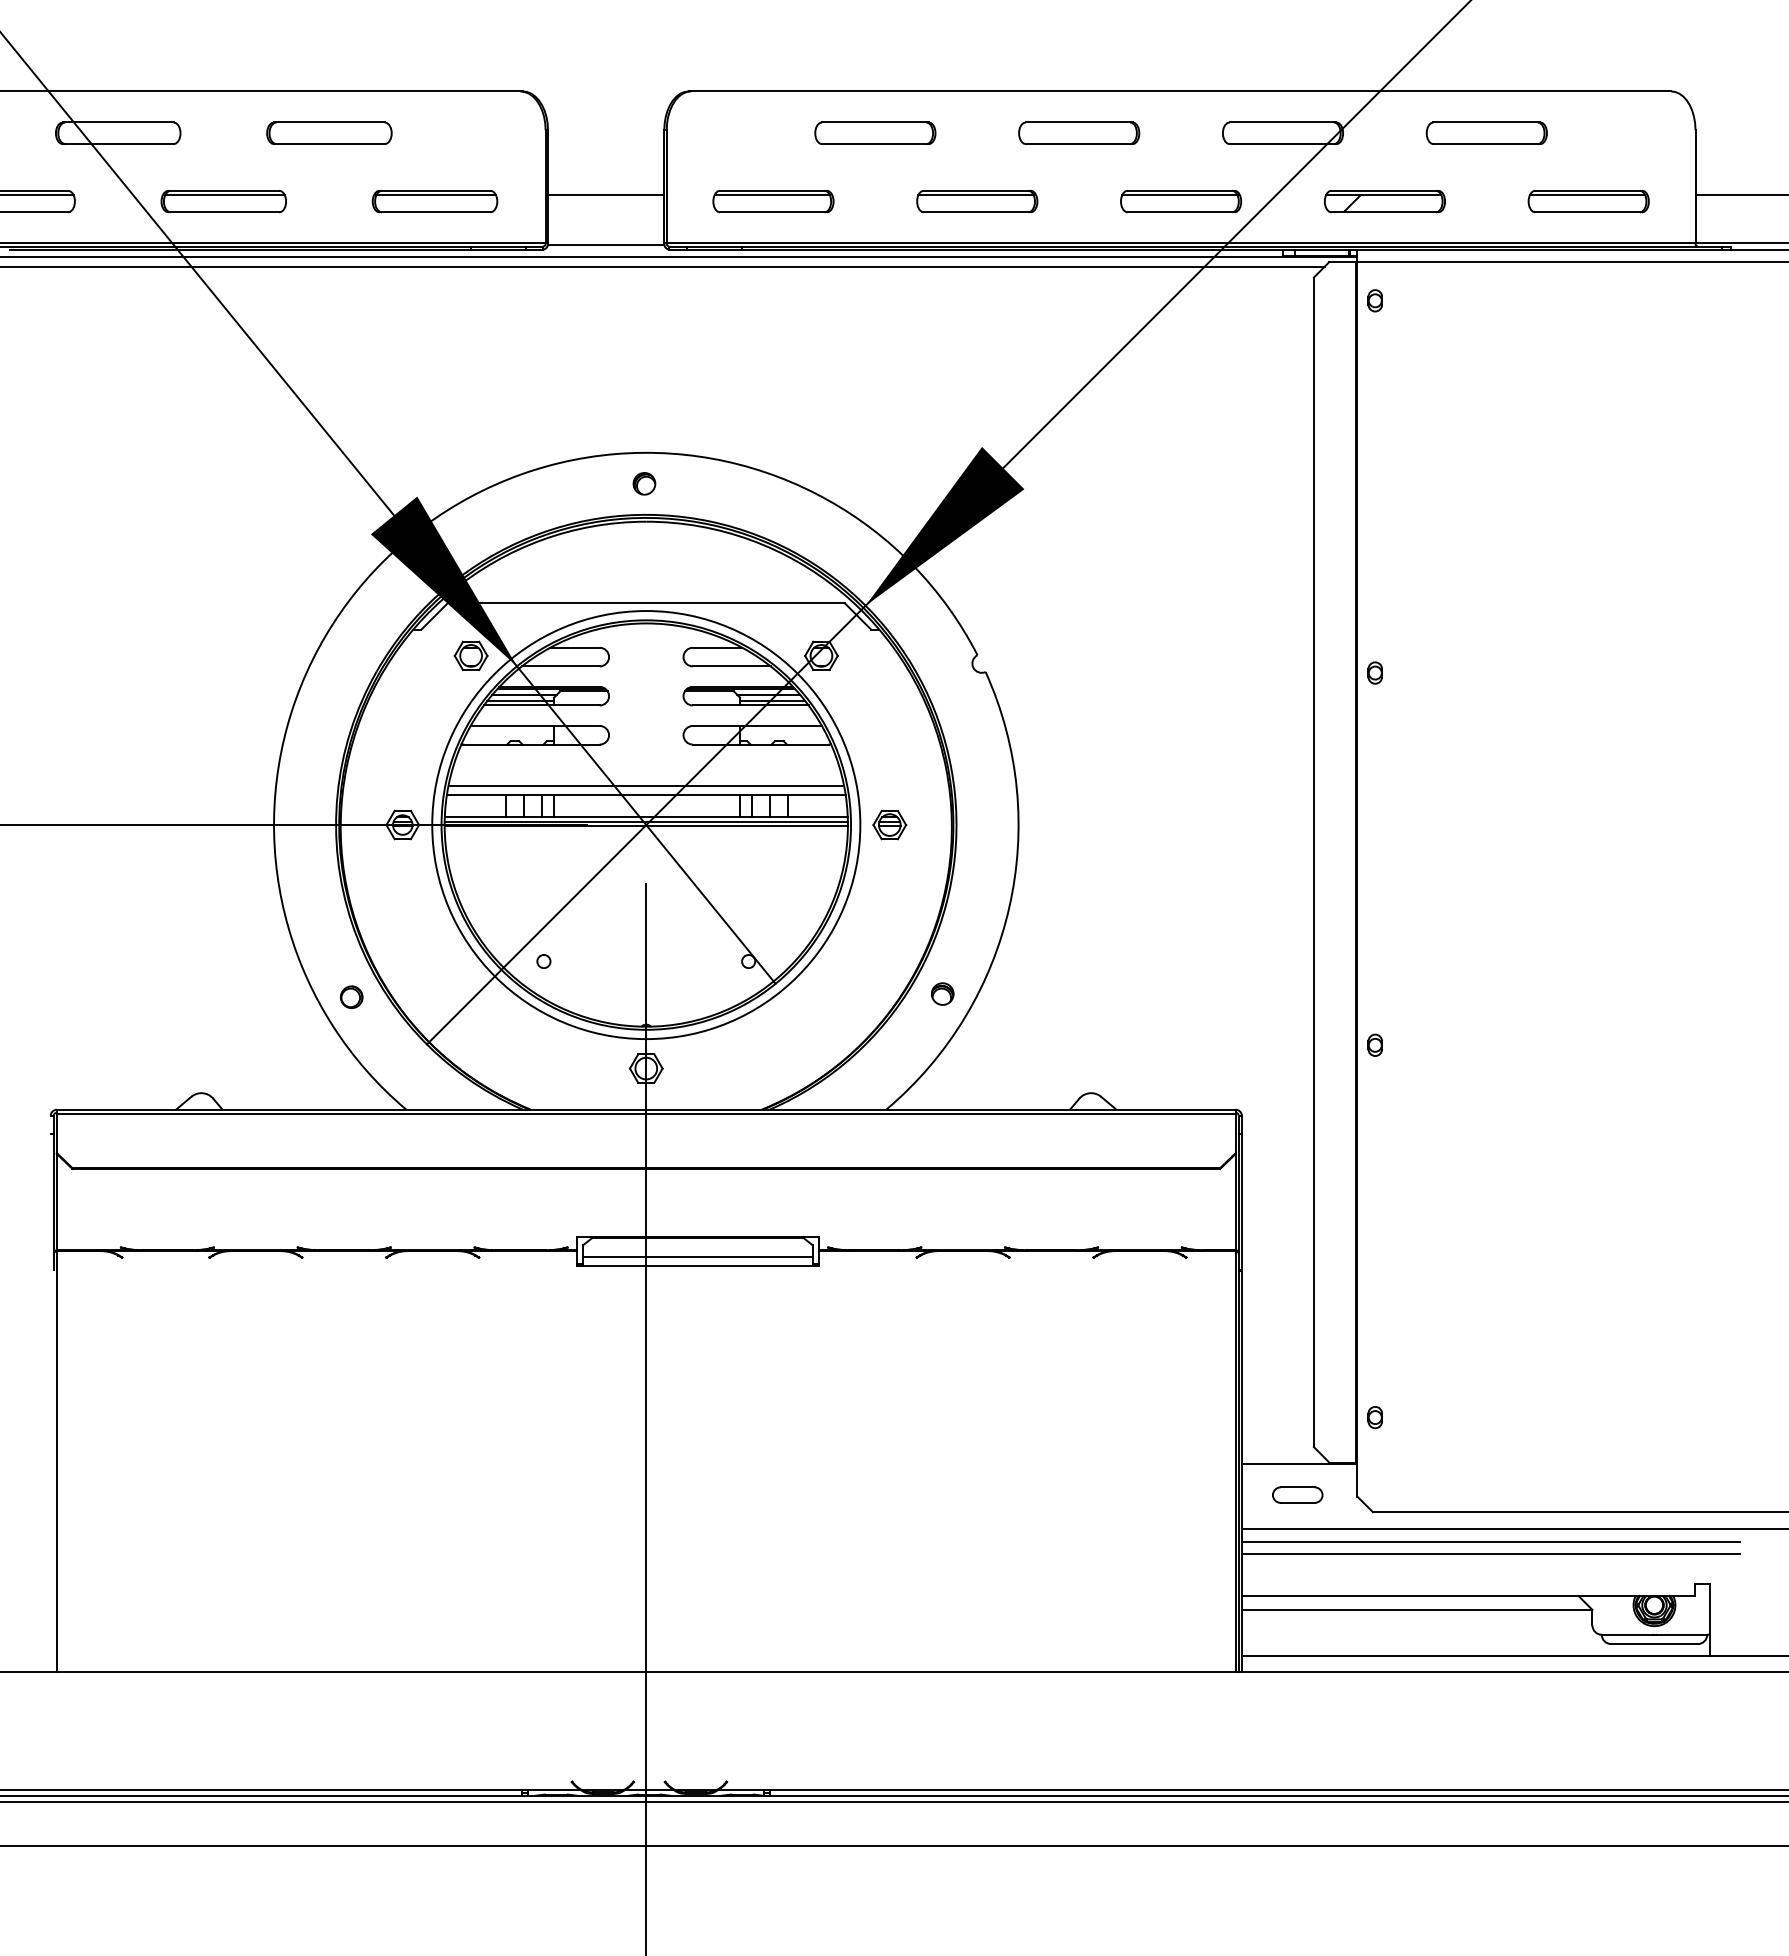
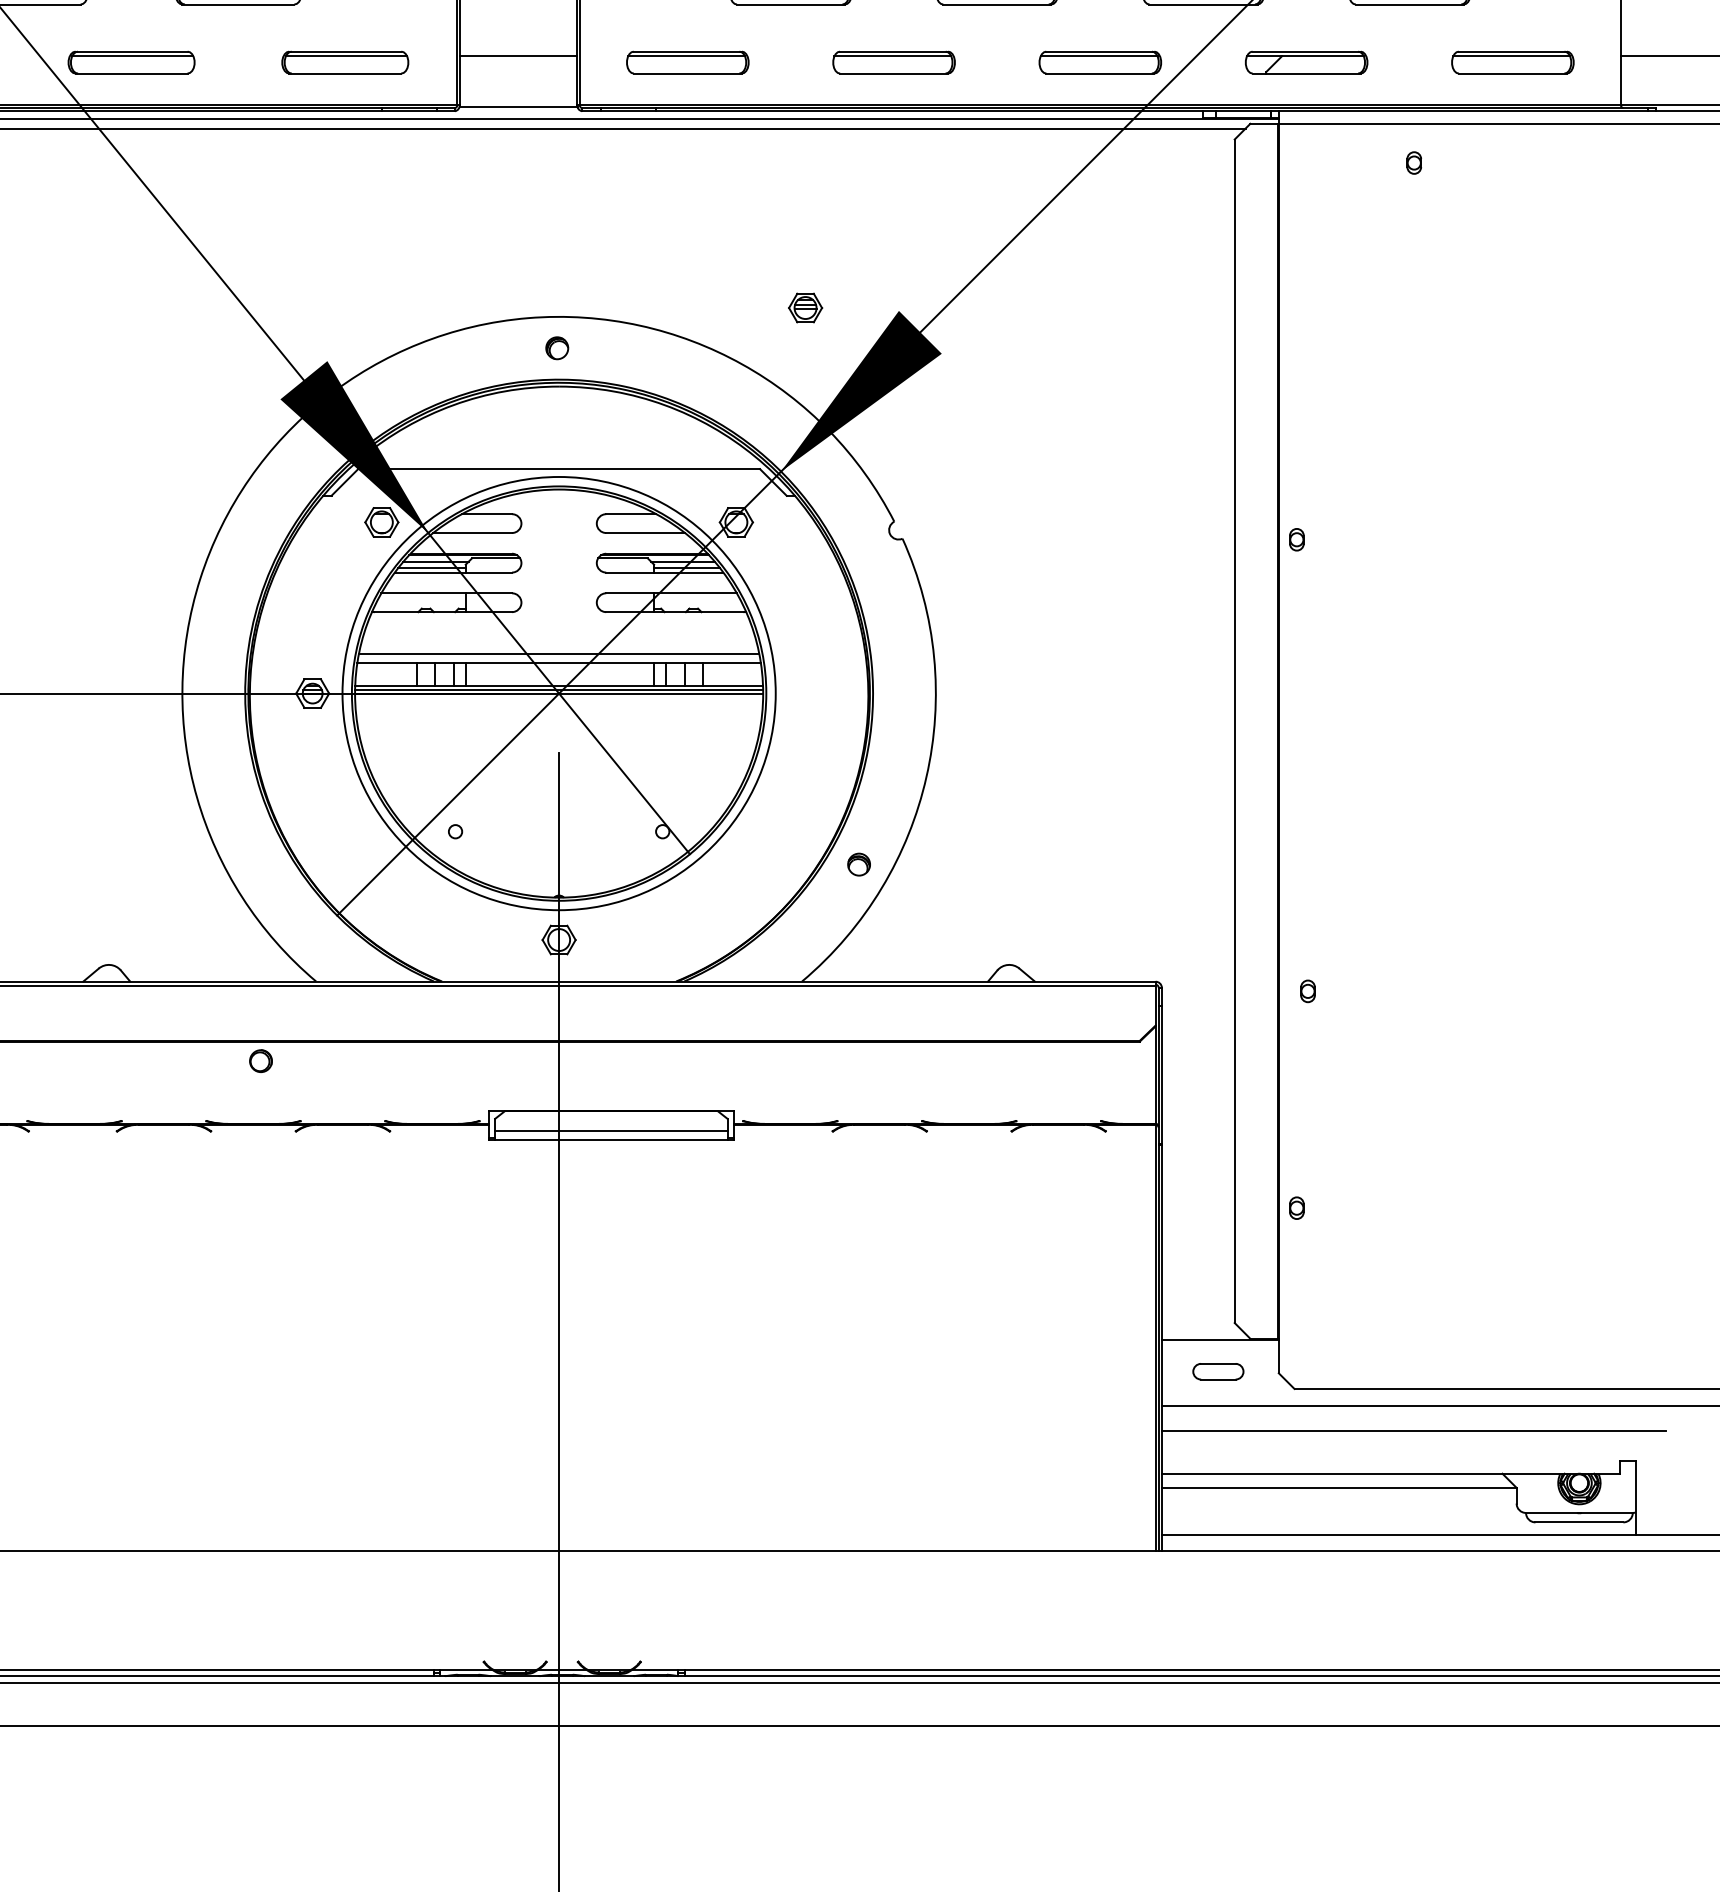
part: (1374, 300) -> (1413, 162), moved
part: (889, 824) -> (805, 307), moved
part: (351, 996) -> (260, 1060), moved
part: (1374, 1044) -> (1307, 990), moved
part: (1374, 1417) -> (1296, 1208), moved
line: (1490, 1541) -> (1413, 1418), removed

